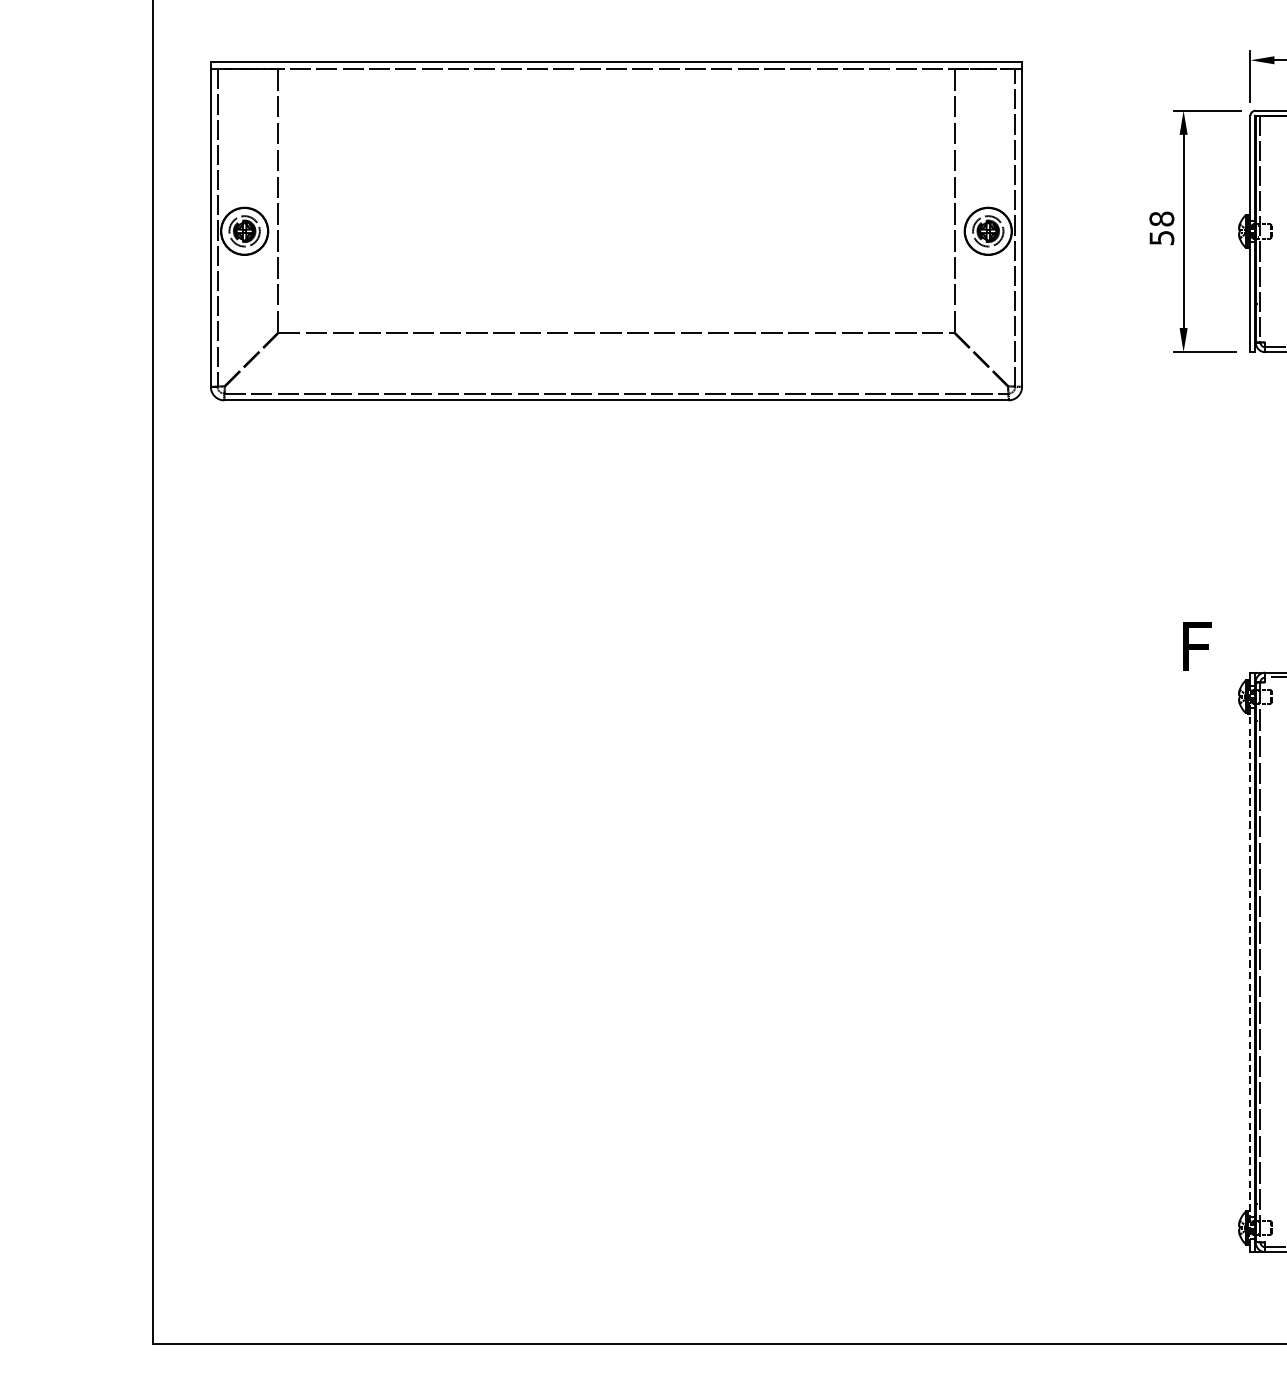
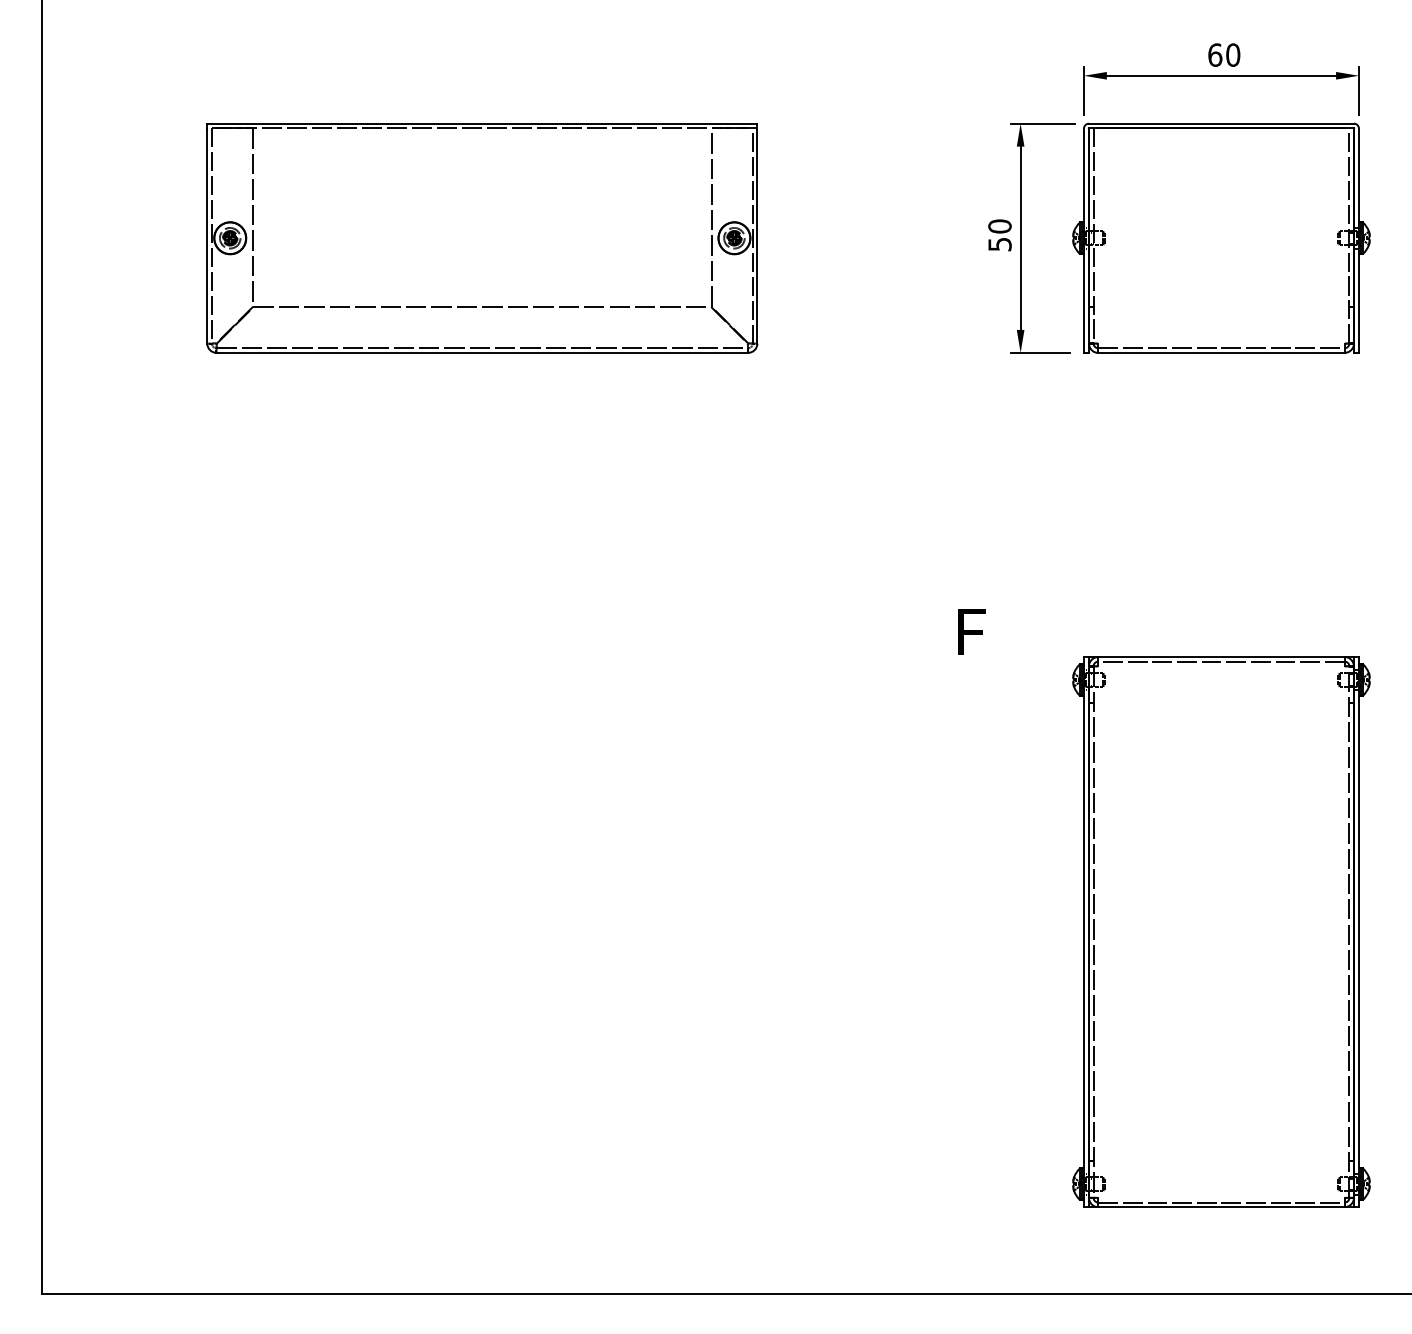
text: (1161, 219) -> (999, 226), 58 -> 50
part: (616, 231) -> (482, 238), size x0.71
text: (1197, 645) -> (971, 631), moved
line: (1249, 962) -> (1083, 932), dashed -> solid

